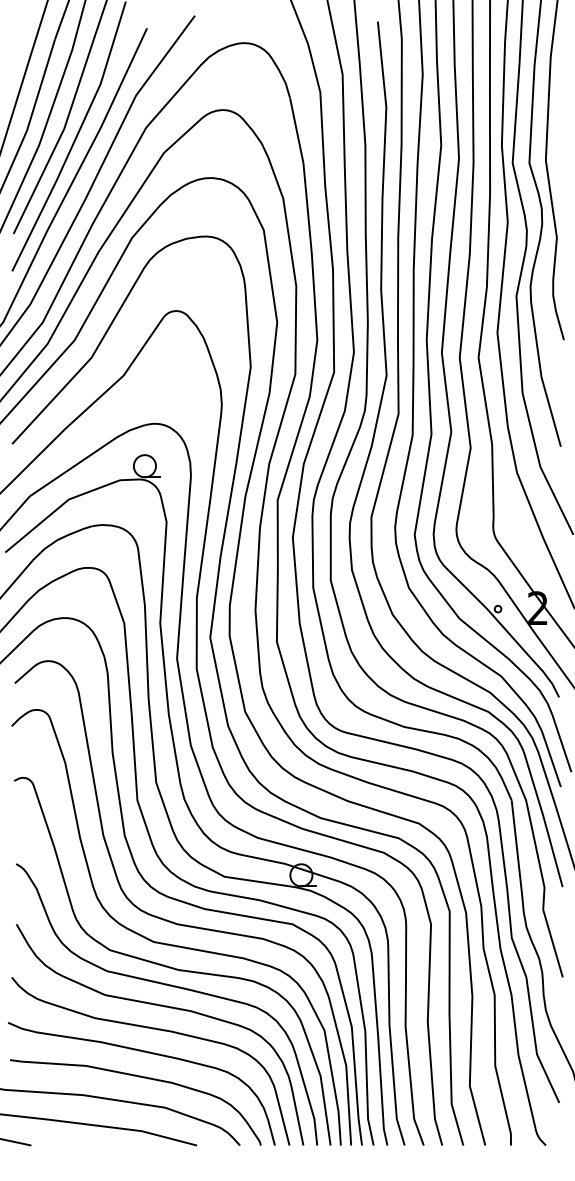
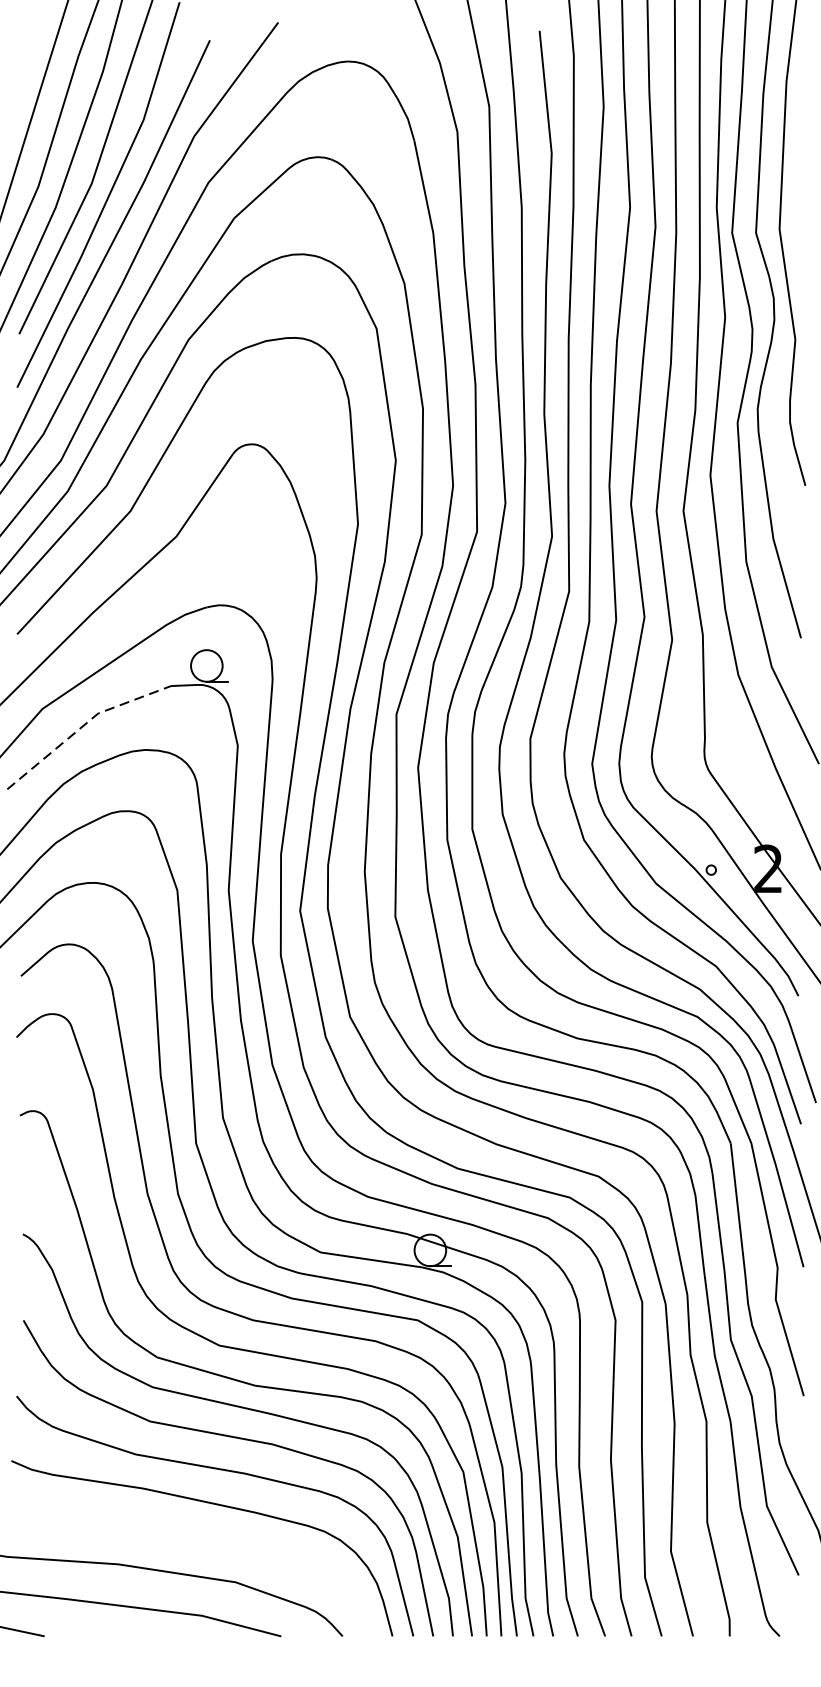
line: (58, 507) -> (83, 724), solid -> dashed
curve: (138, 1077) -> (197, 1539), removed

